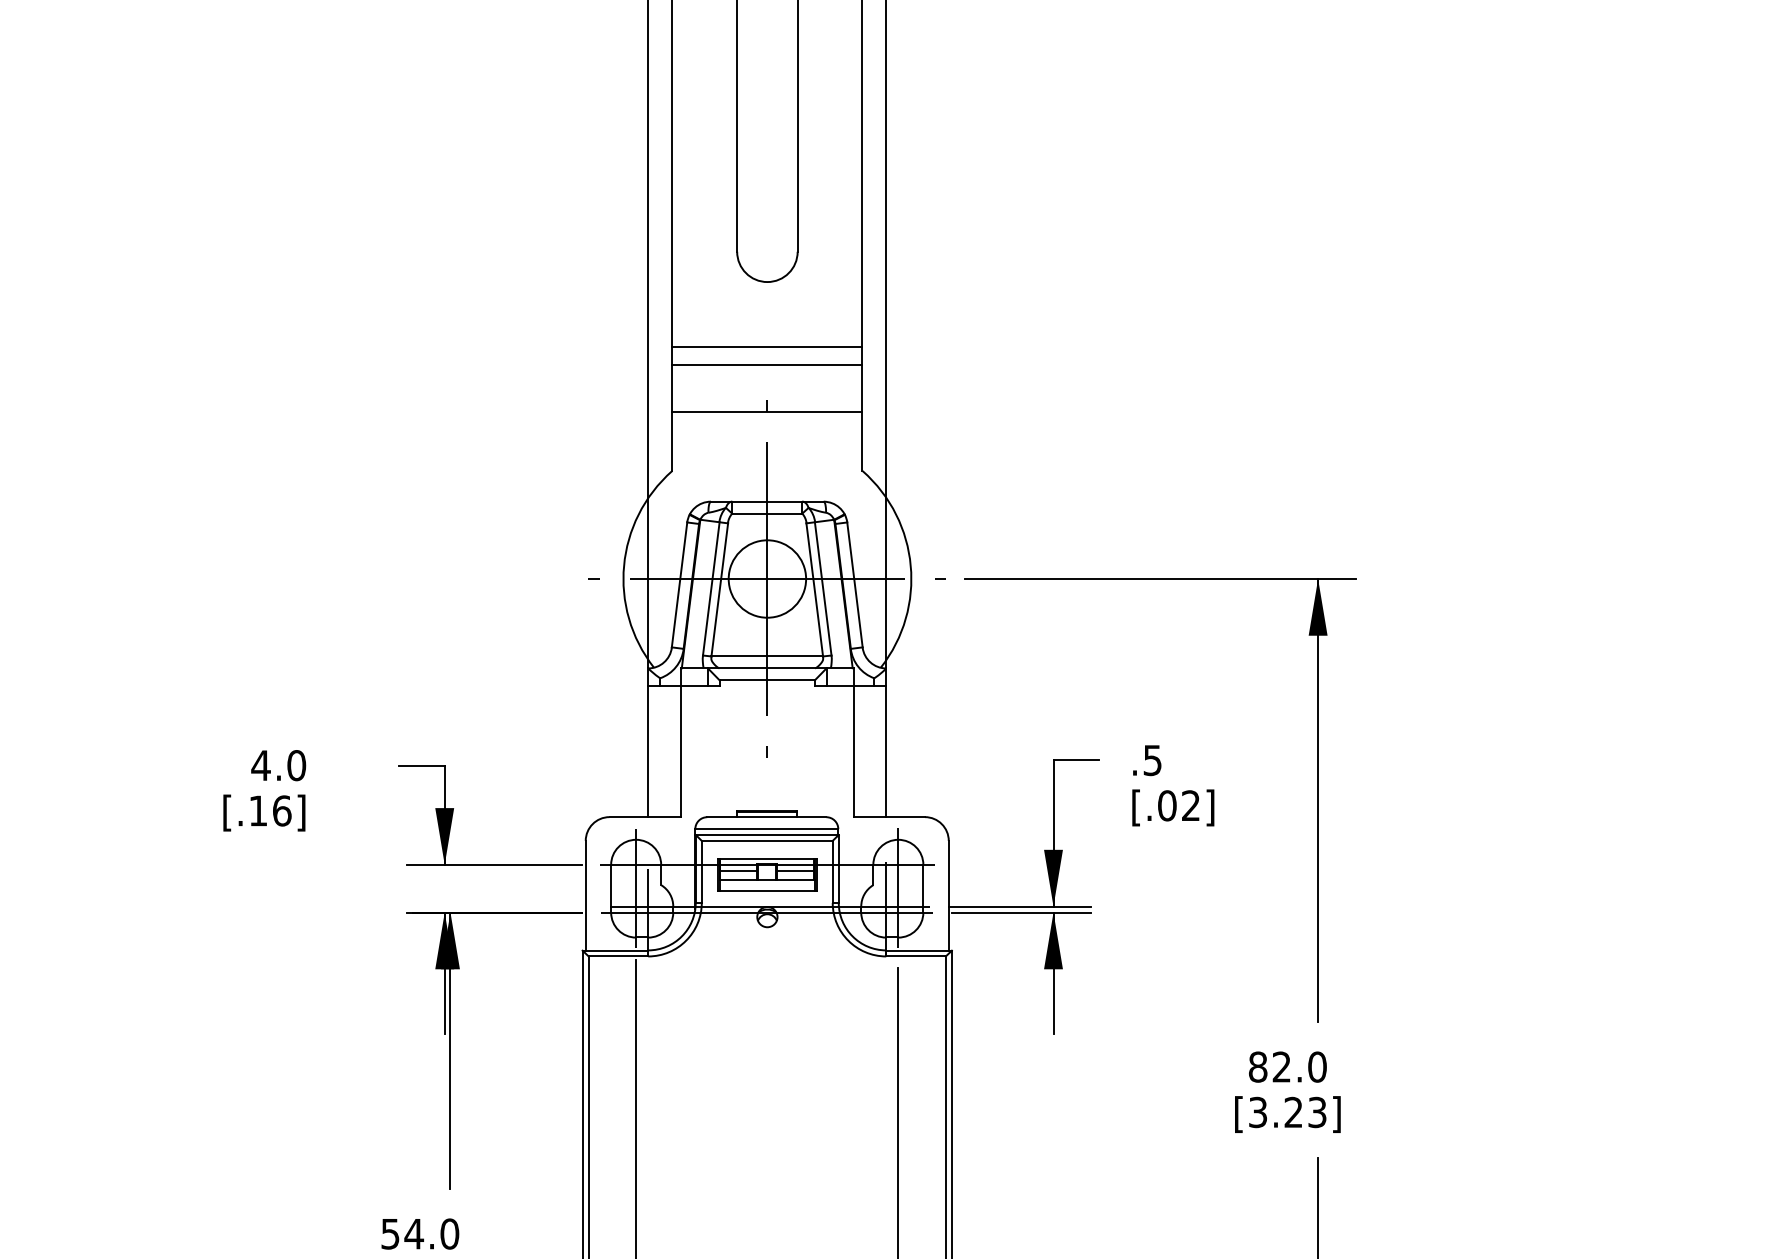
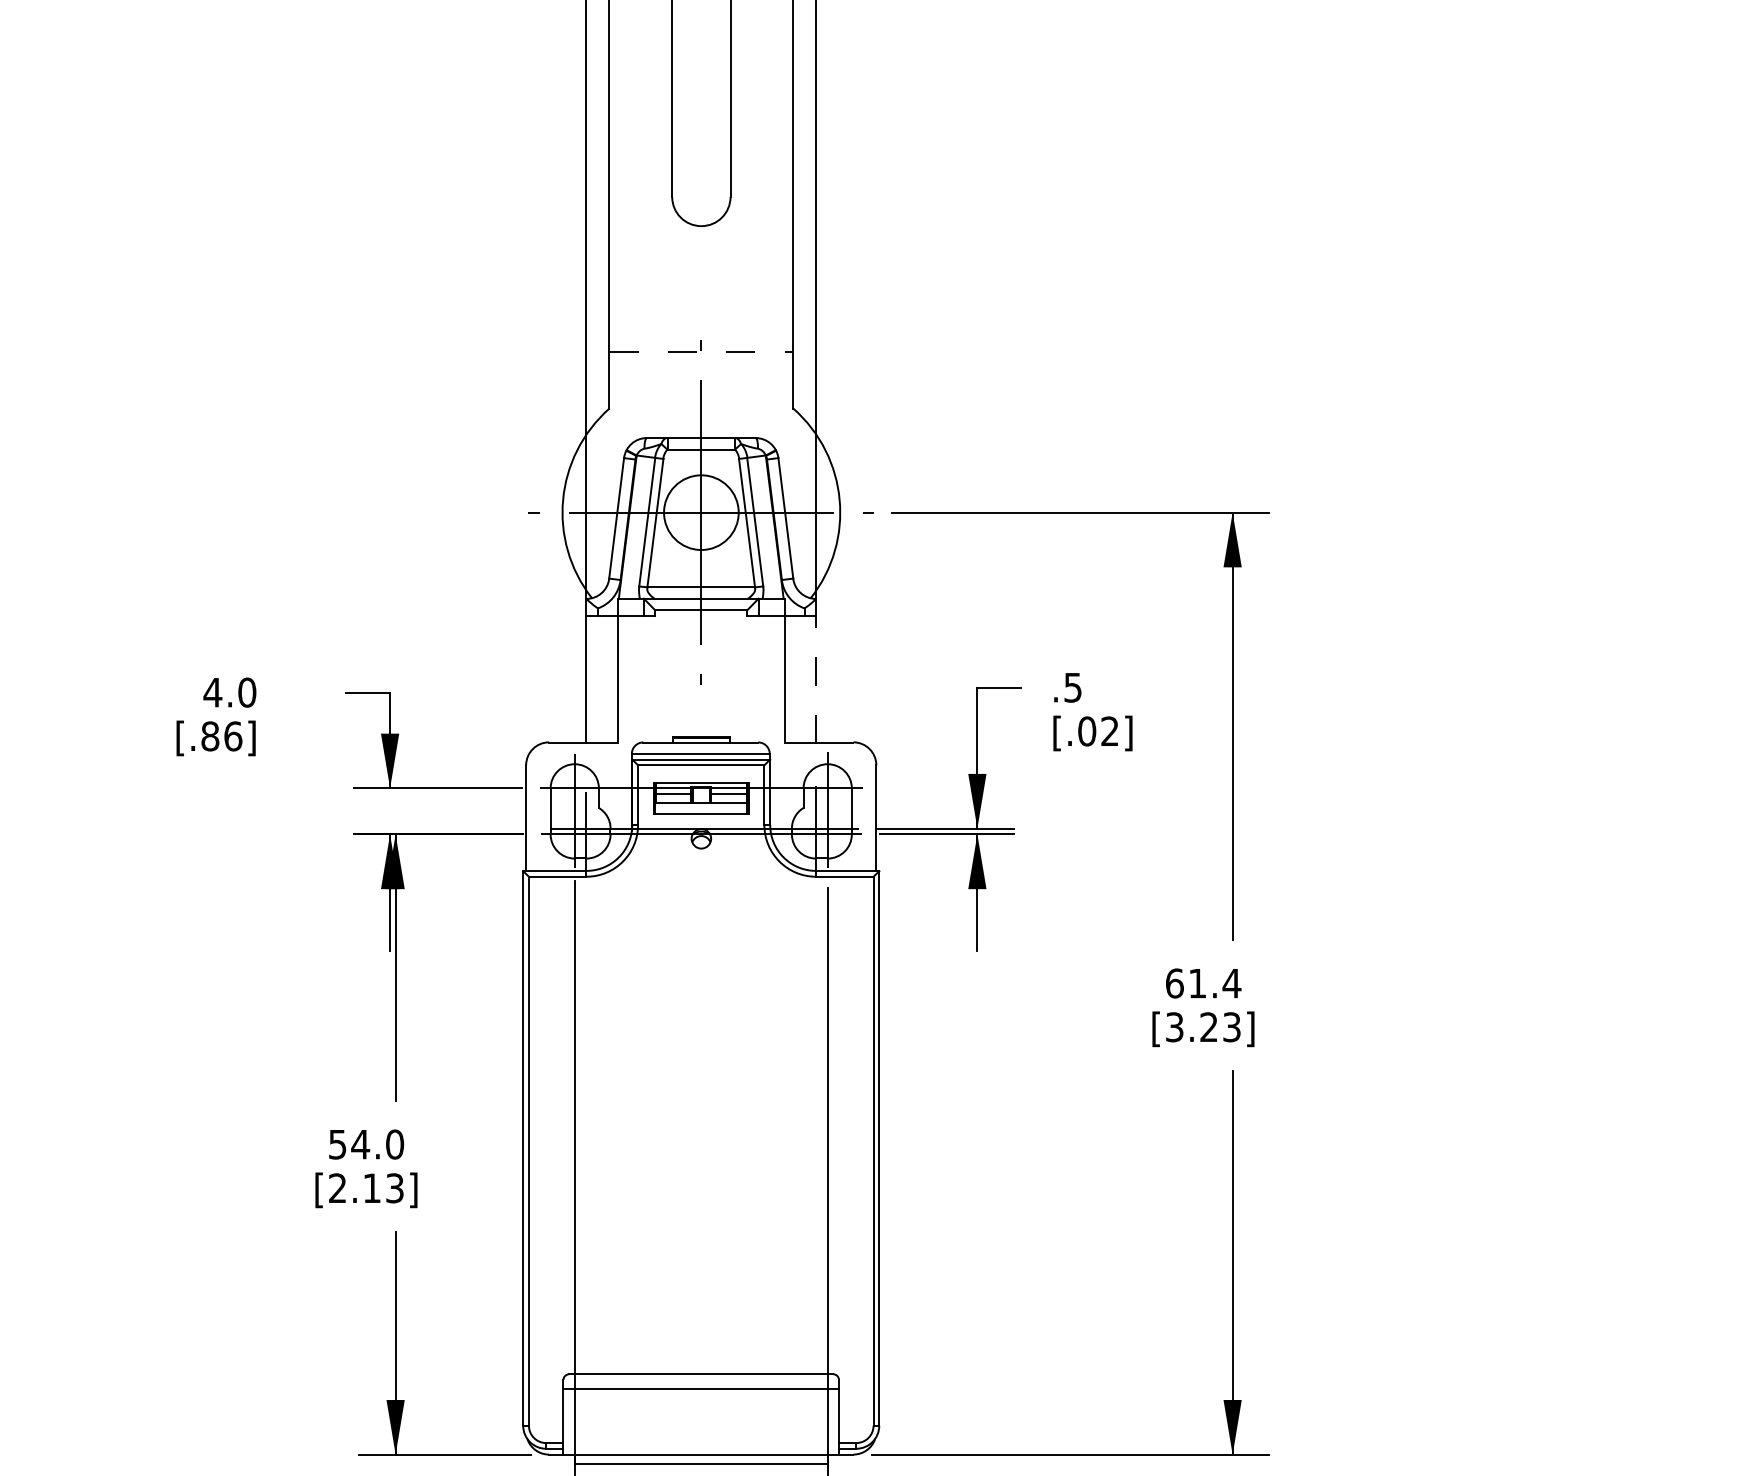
line: (767, 346) -> (701, 288), removed
line: (767, 365) -> (701, 306), removed
line: (767, 411) -> (701, 351), solid -> dashed
line: (886, 742) -> (816, 670), solid -> dashed
text: (258, 811) -> (210, 736), [.16] -> [.86]
text: (1287, 1067) -> (1203, 983), 82.0 -> 61.4

